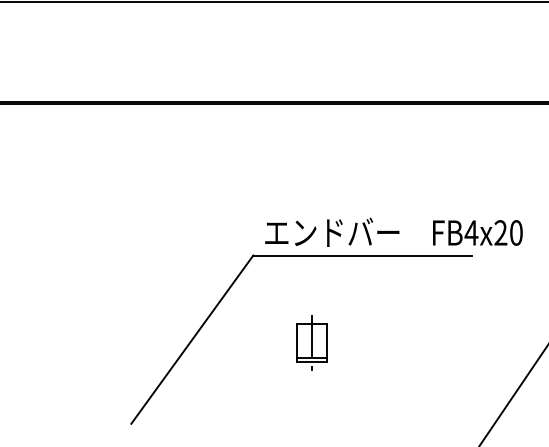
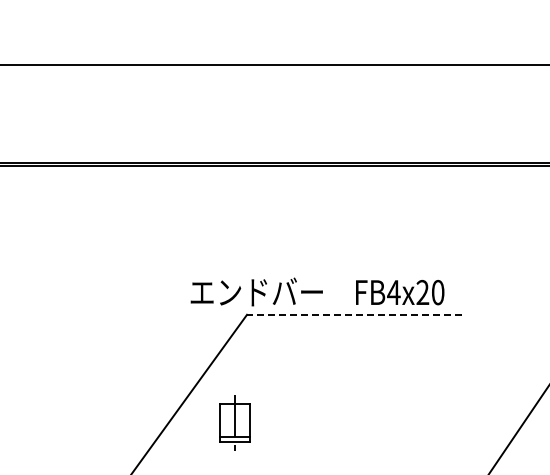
text: (393, 231) -> (317, 291), moved
line: (362, 255) -> (354, 314), solid -> dashed
part: (311, 342) -> (234, 422), moved

